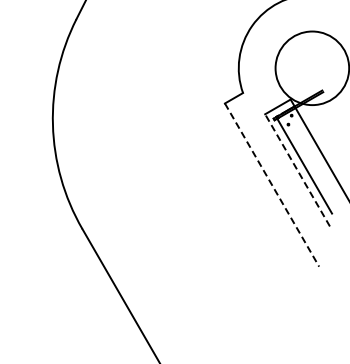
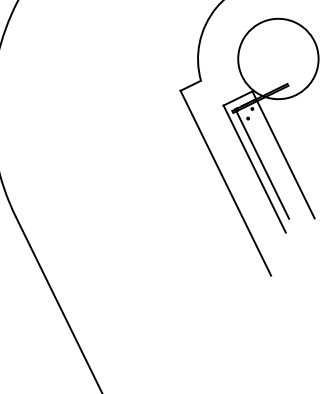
line: (297, 170) -> (254, 169), dashed -> solid
line: (272, 185) -> (226, 183), dashed -> solid

